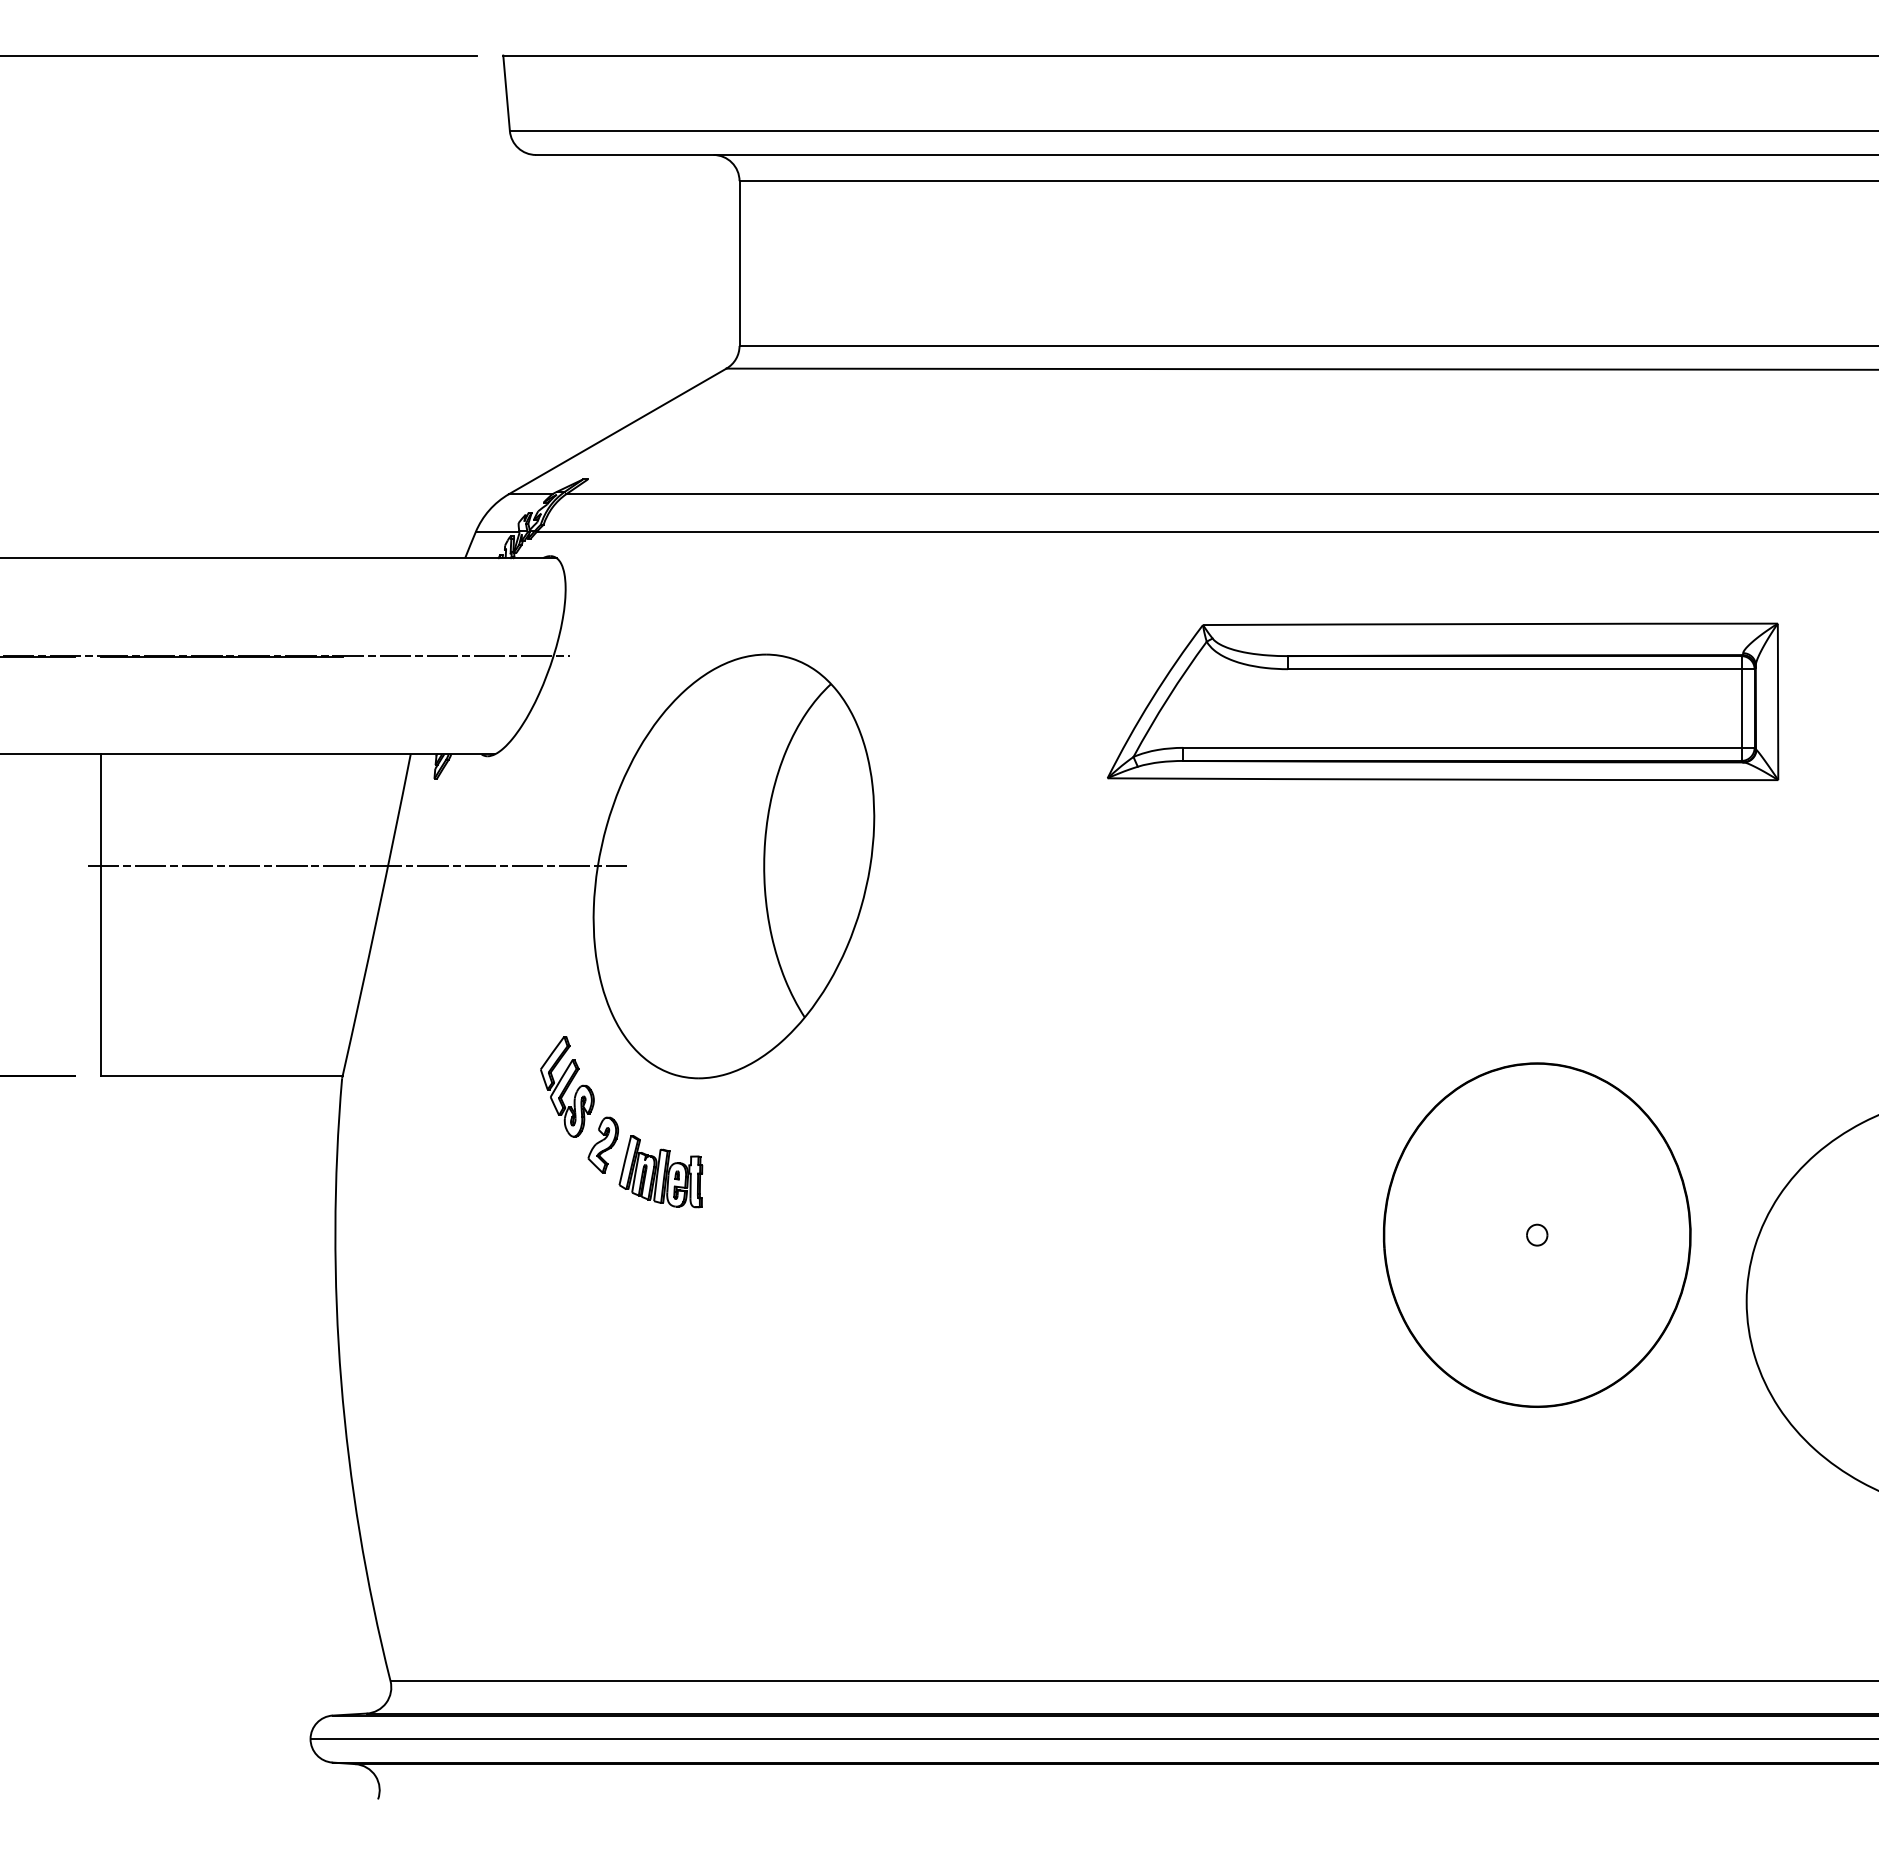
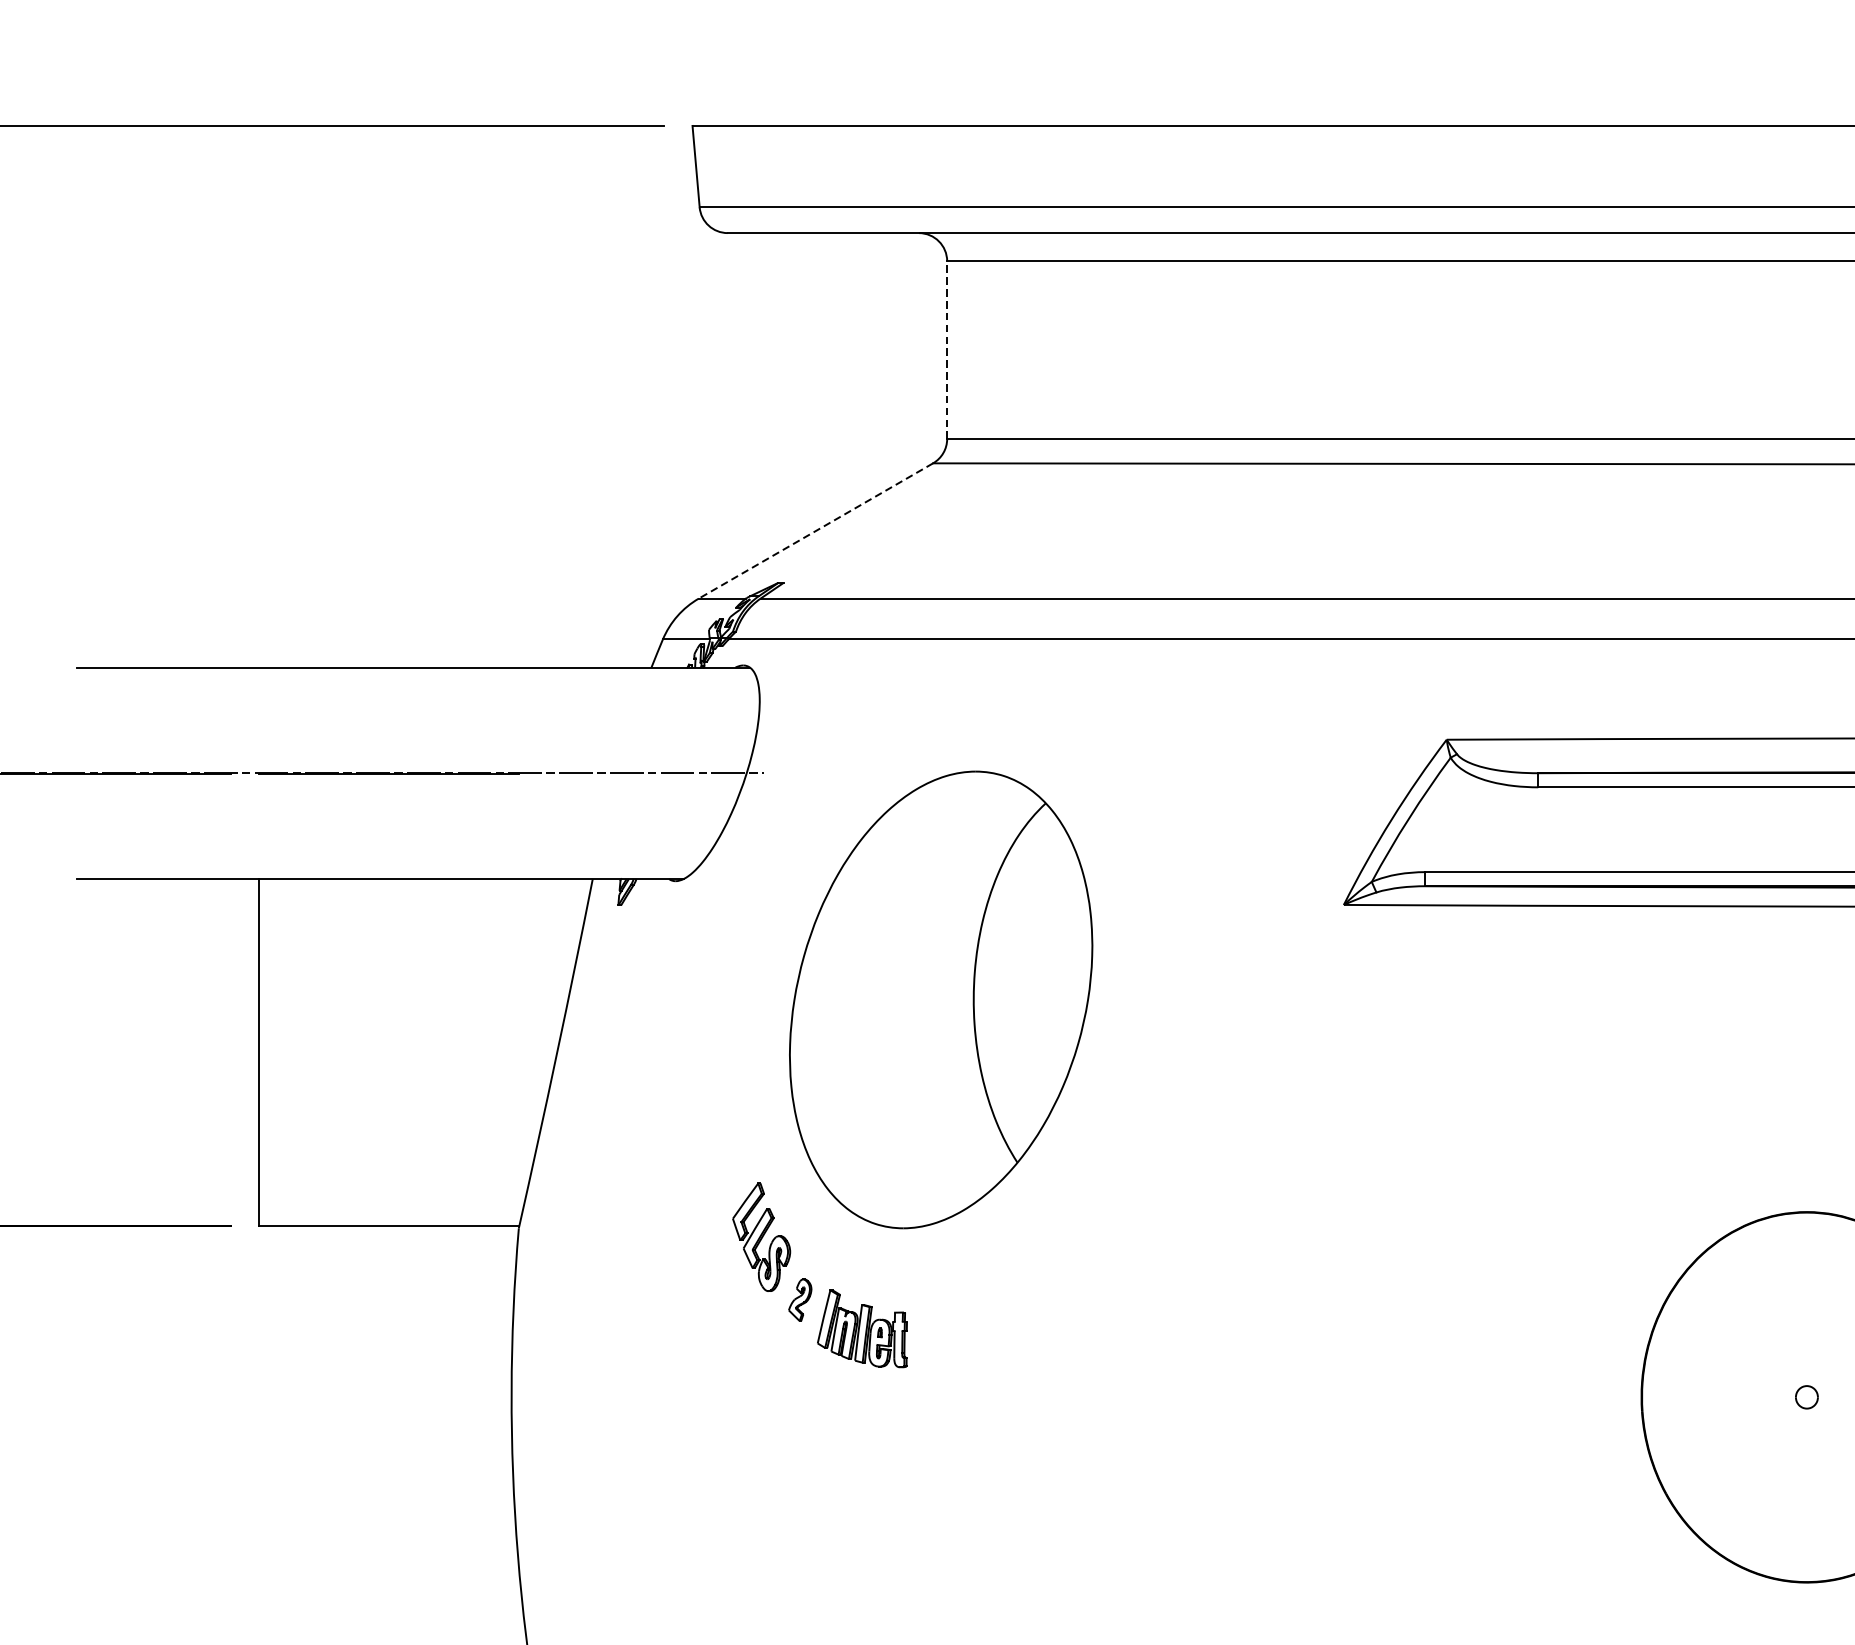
line: (739, 263) -> (947, 350), solid -> dashed
line: (617, 431) -> (815, 531), solid -> dashed
line: (356, 866) -> (534, 999), removed
part: (602, 1144) -> (799, 1299), size x0.7

